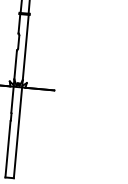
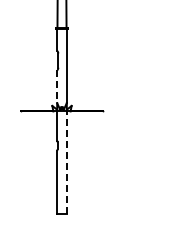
line: (15, 65) -> (57, 87), solid -> dashed
line: (17, 132) -> (66, 162), solid -> dashed

